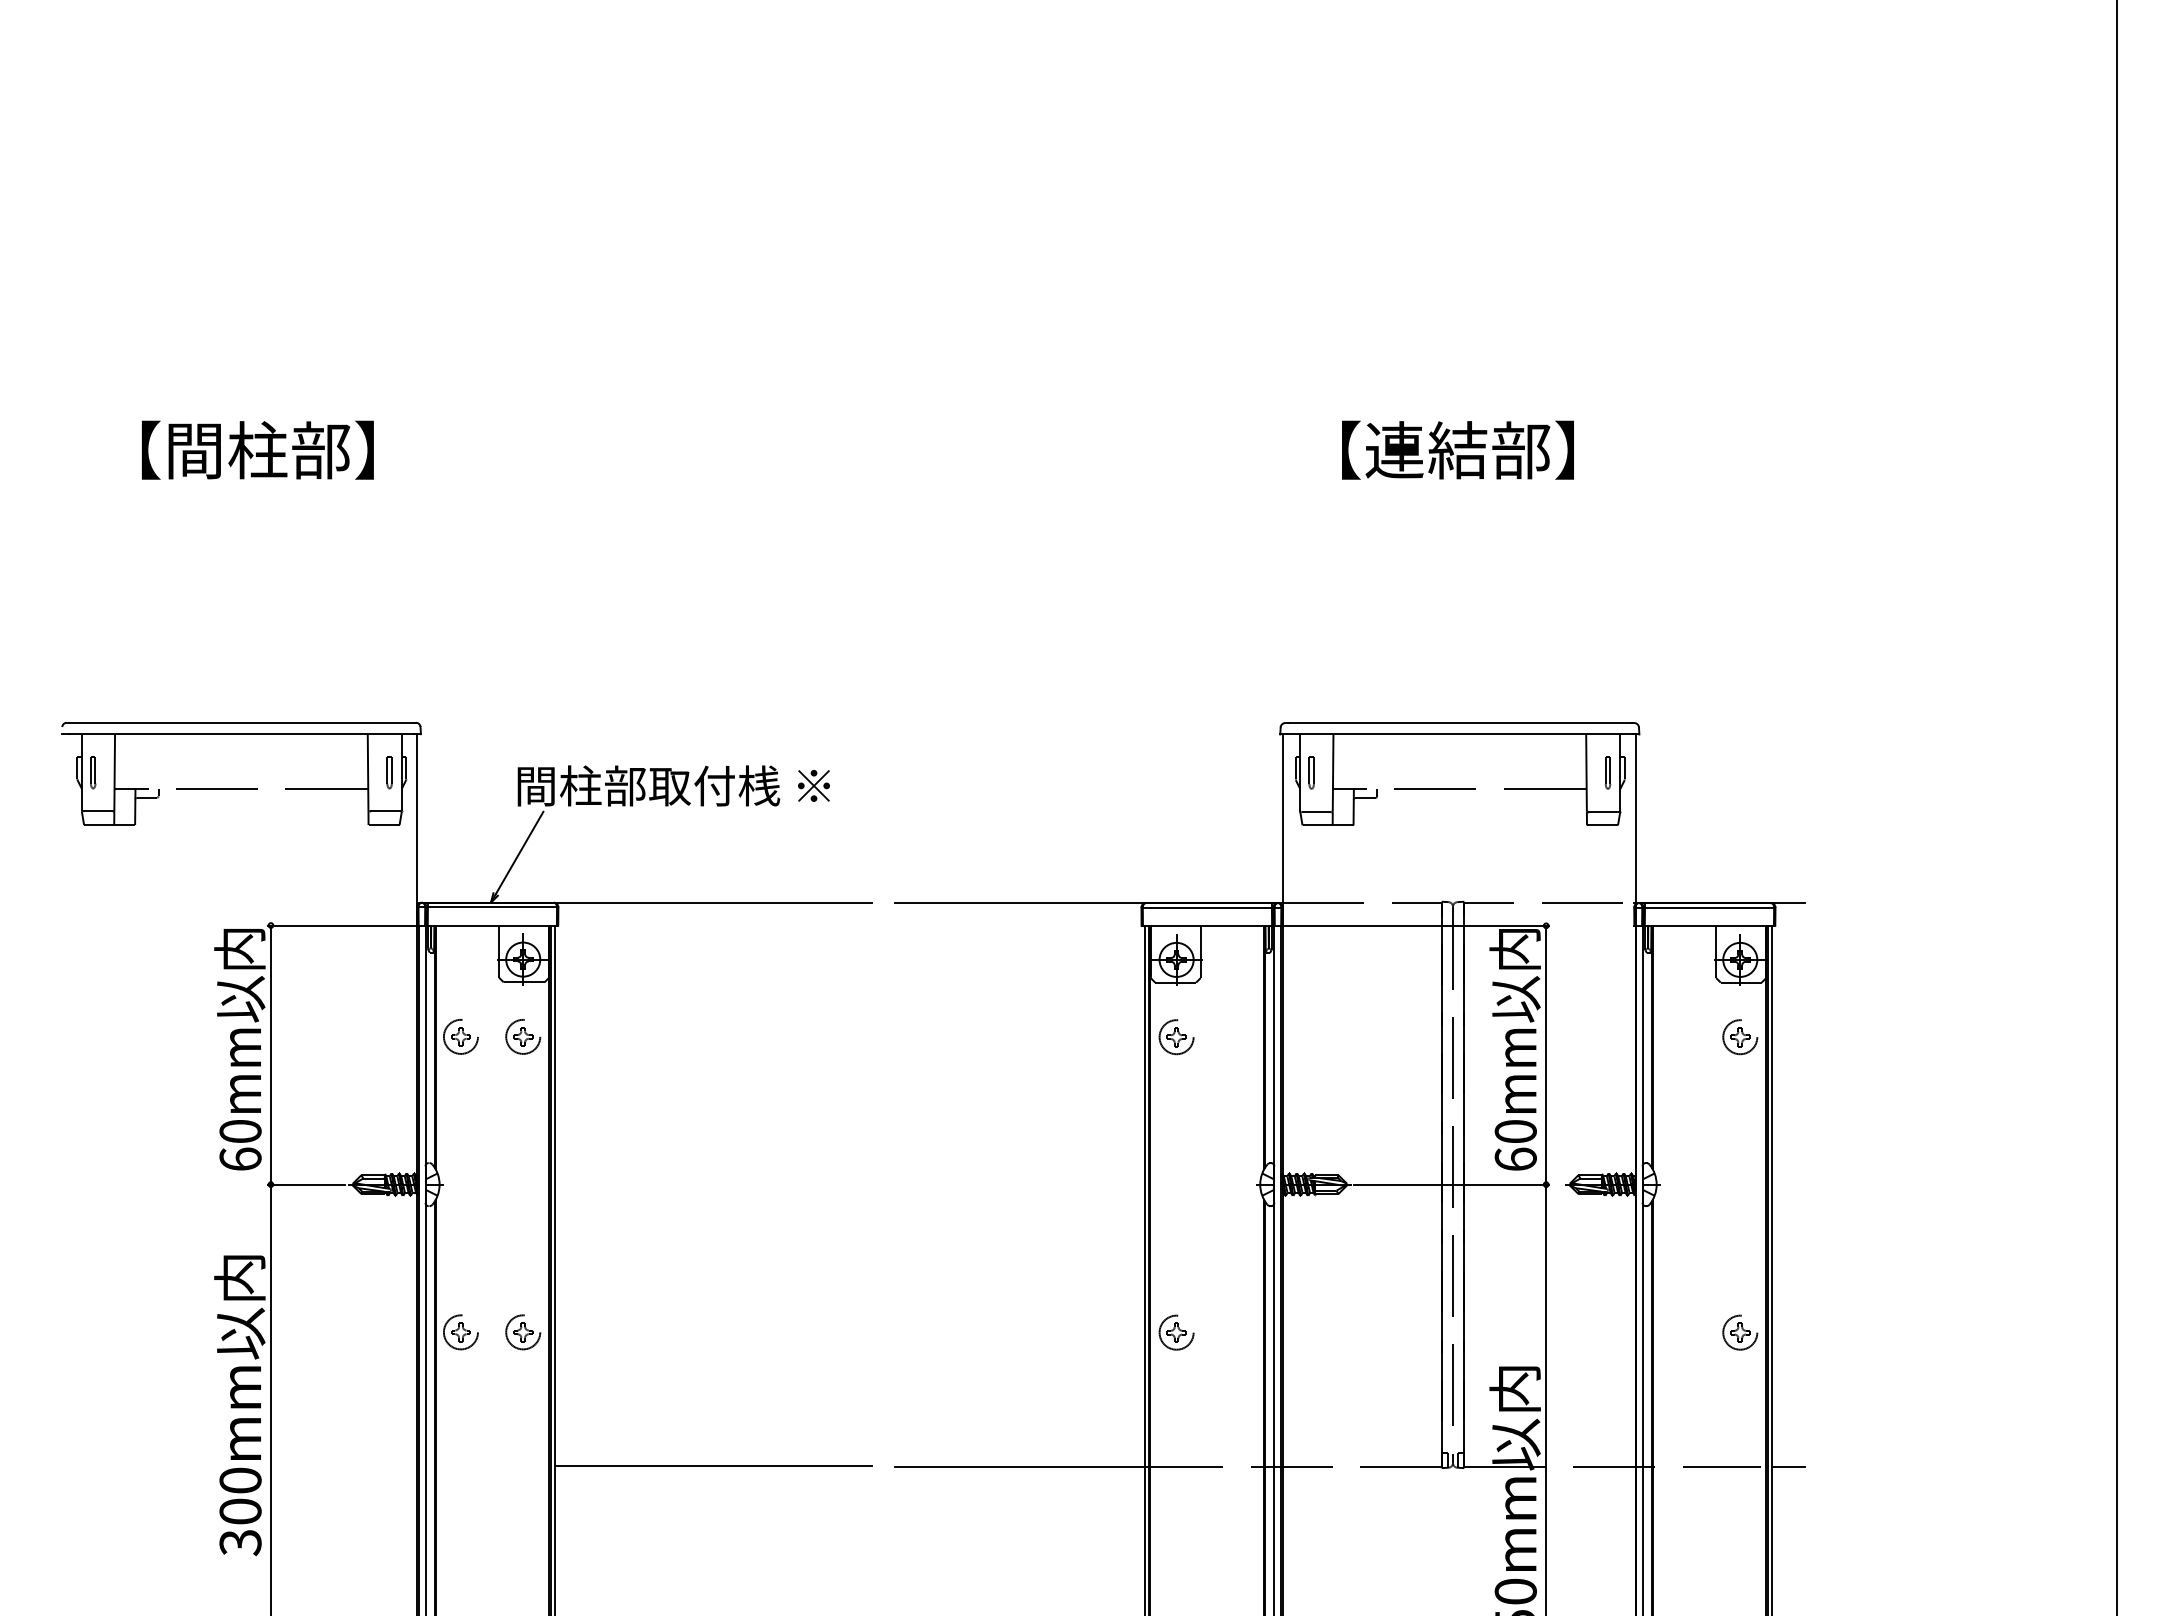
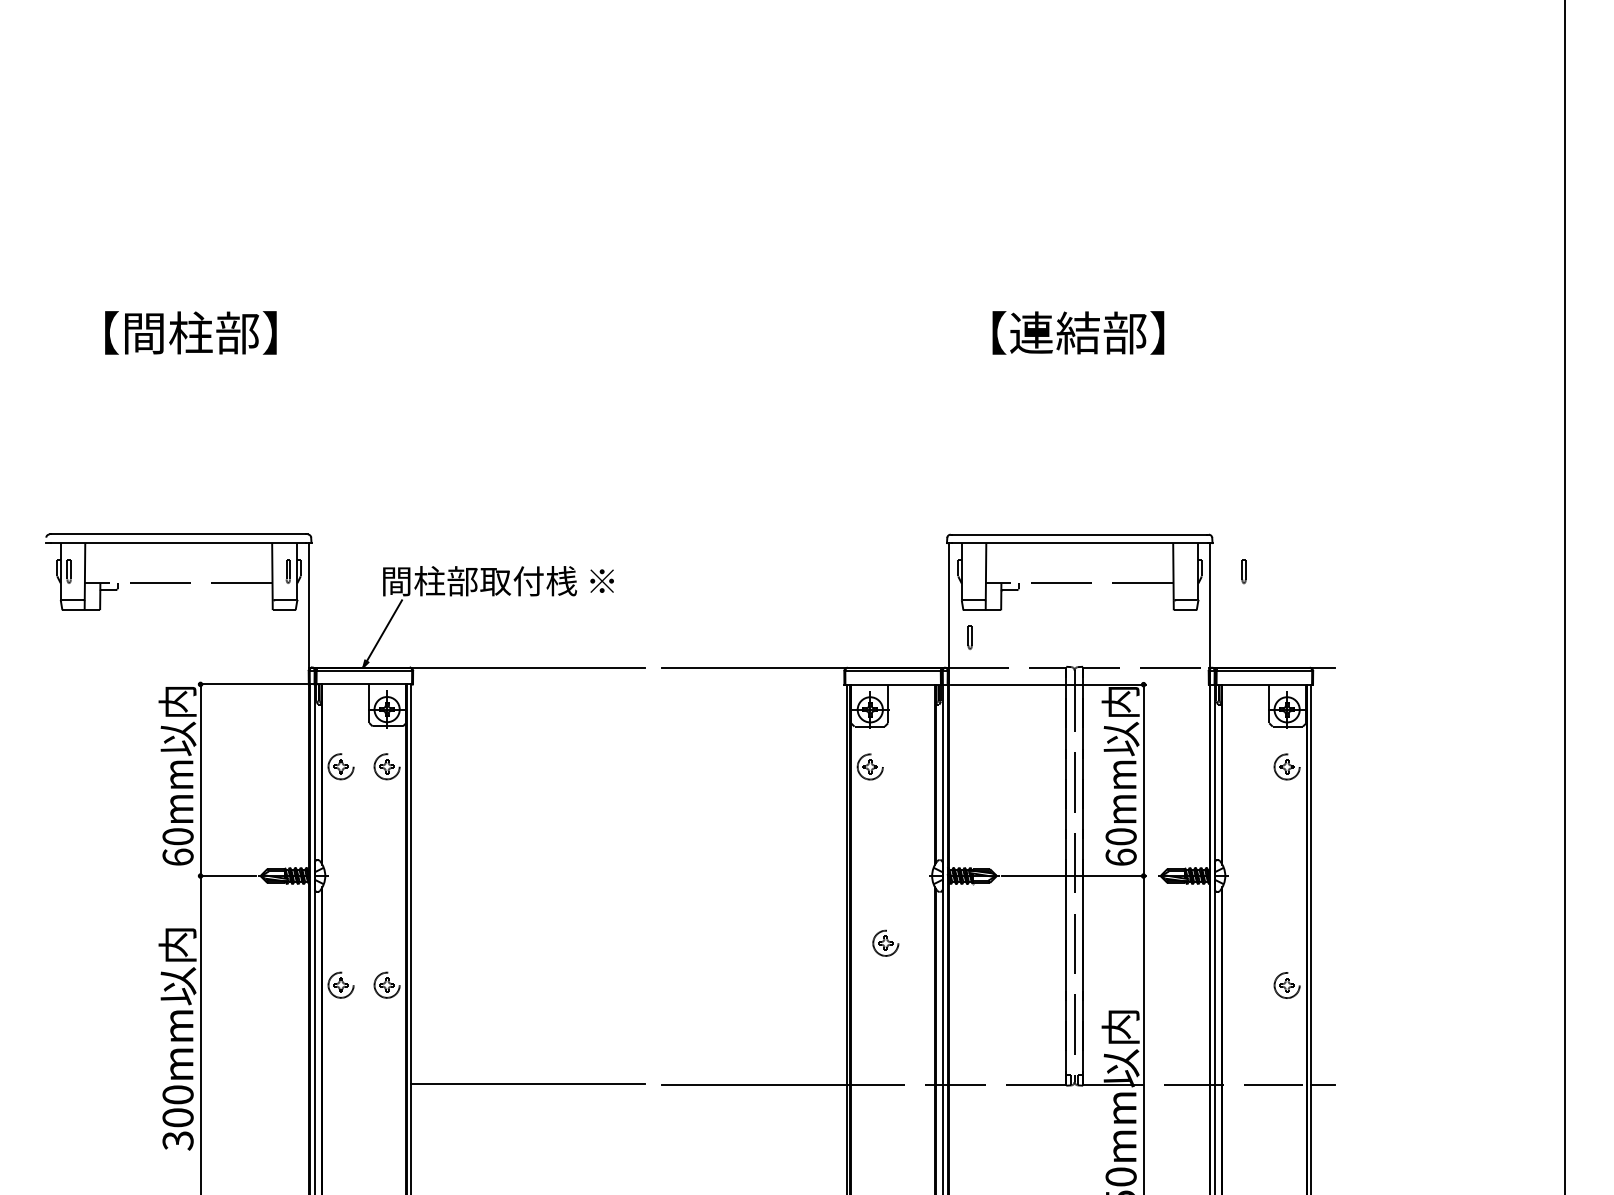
part: (1311, 772) -> (970, 637), moved
part: (1607, 772) -> (1243, 571), moved
part: (1176, 1332) -> (885, 943), moved

